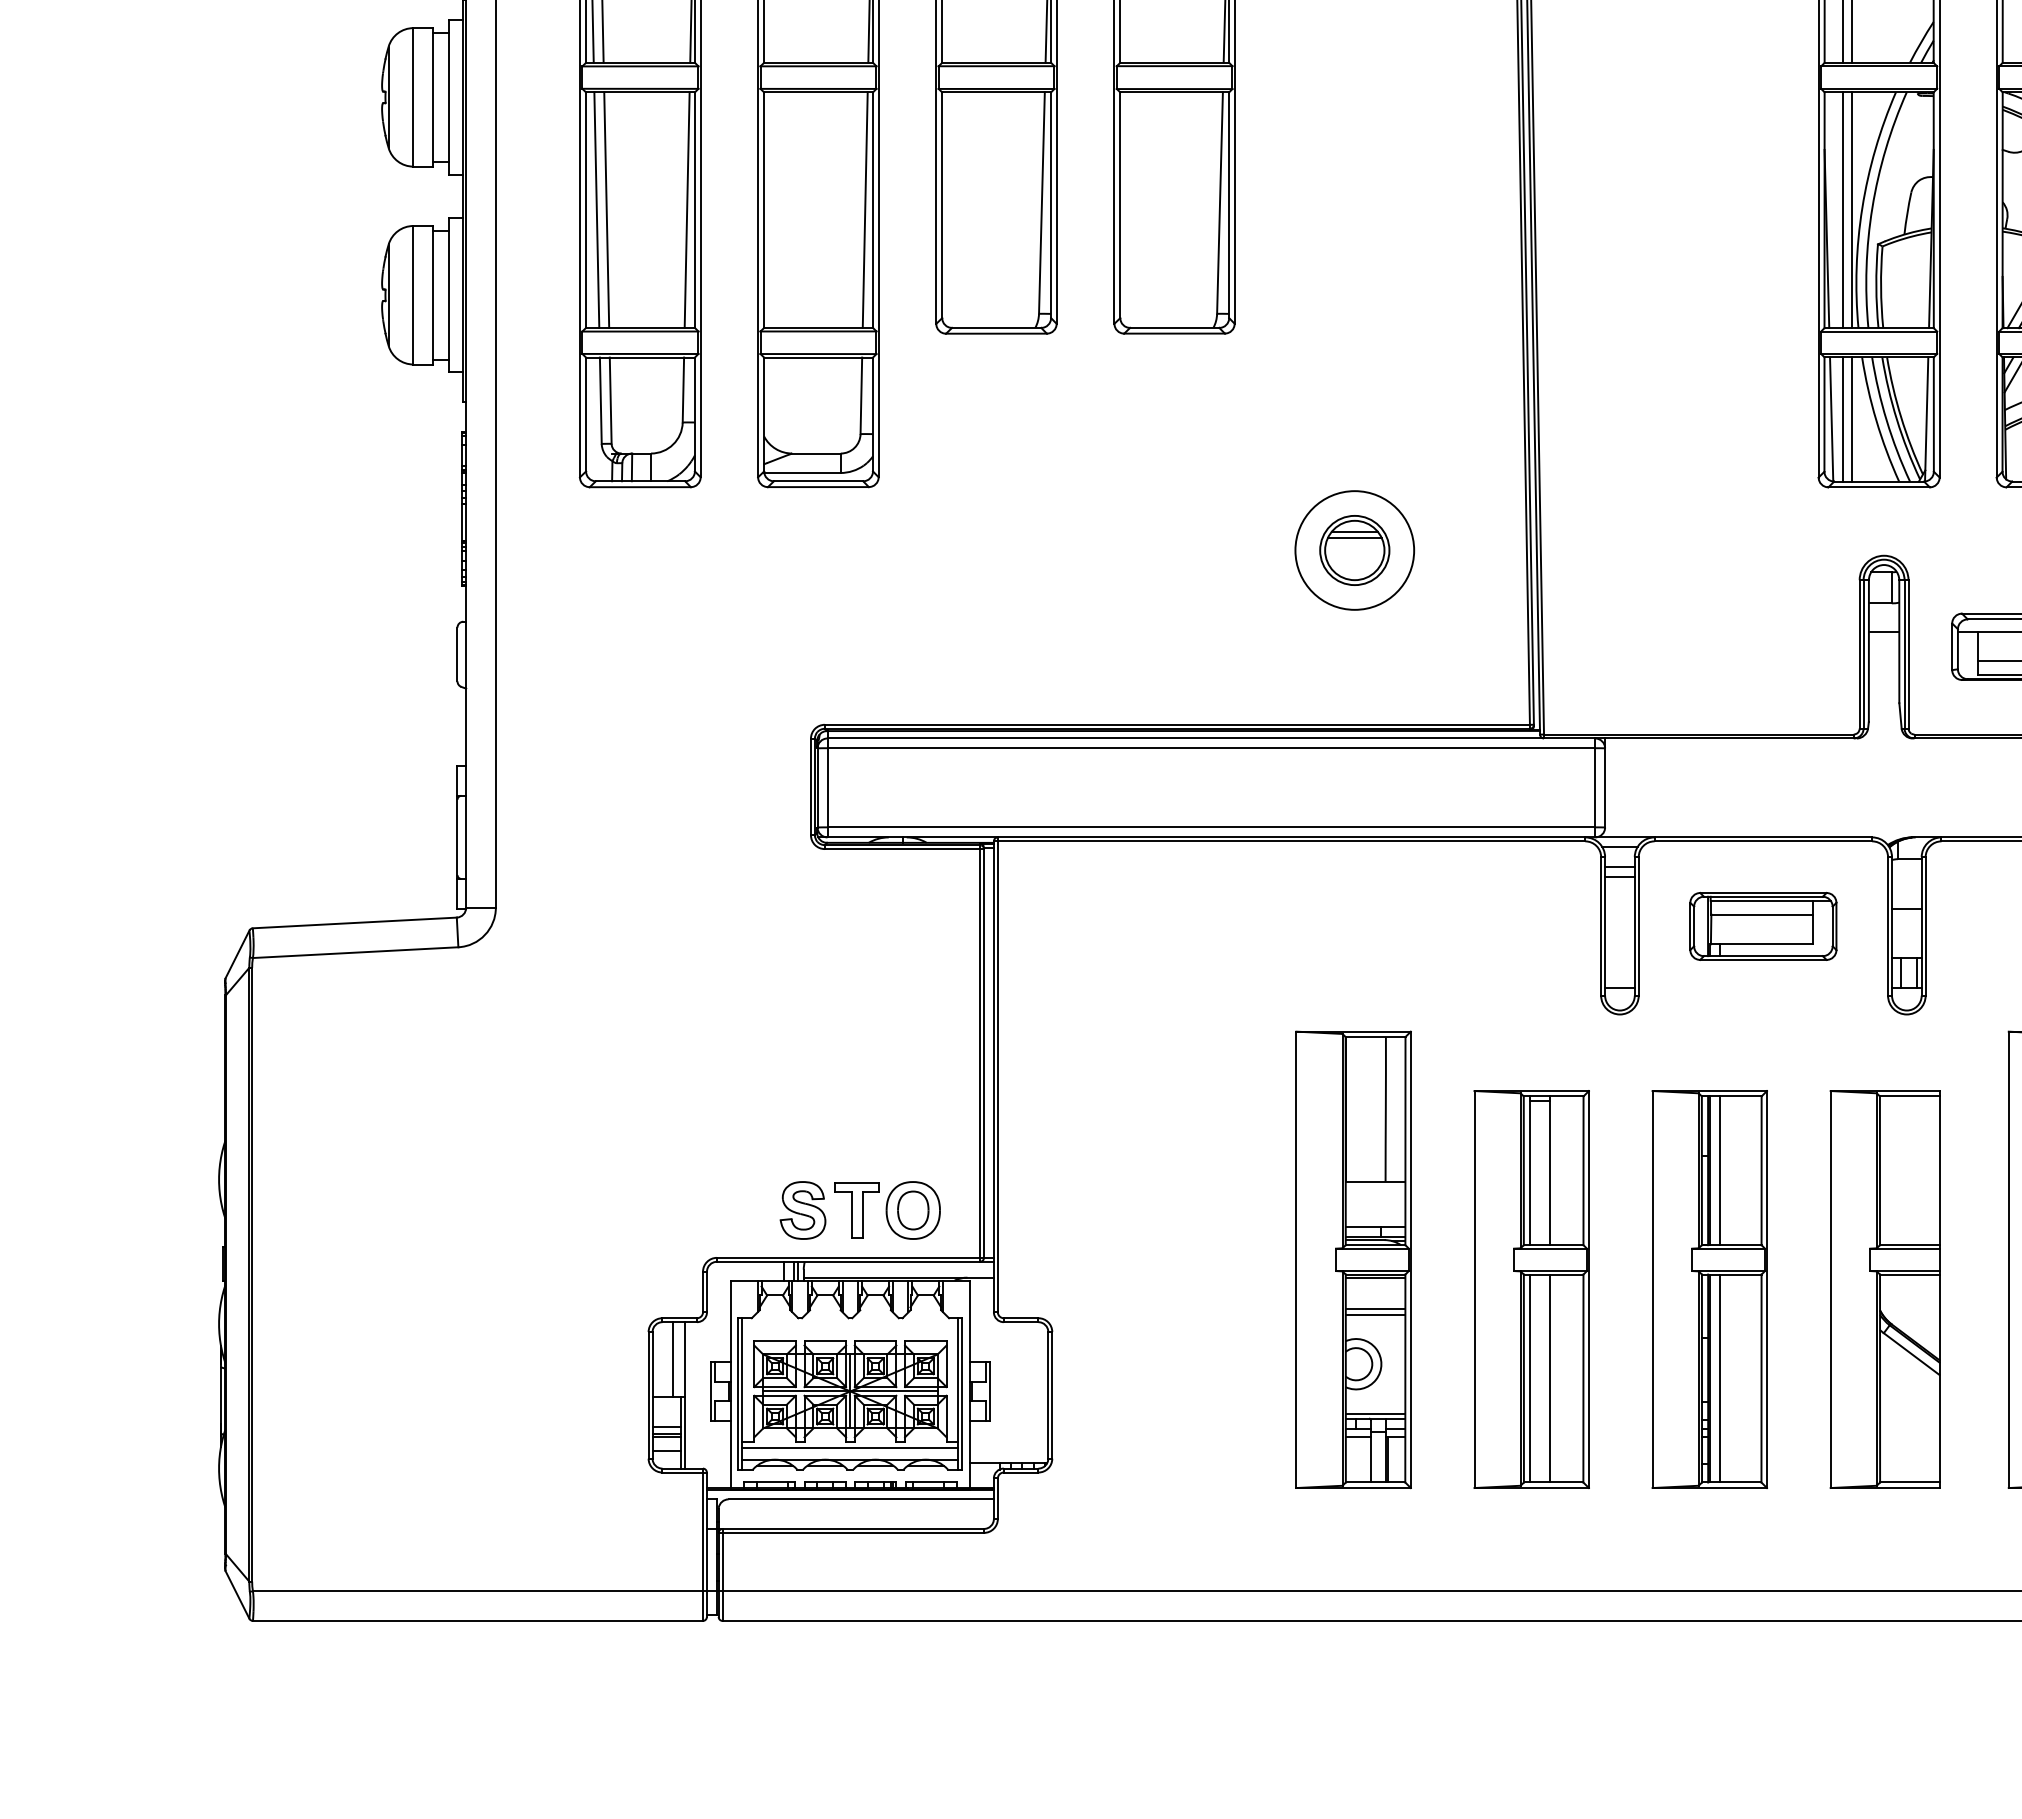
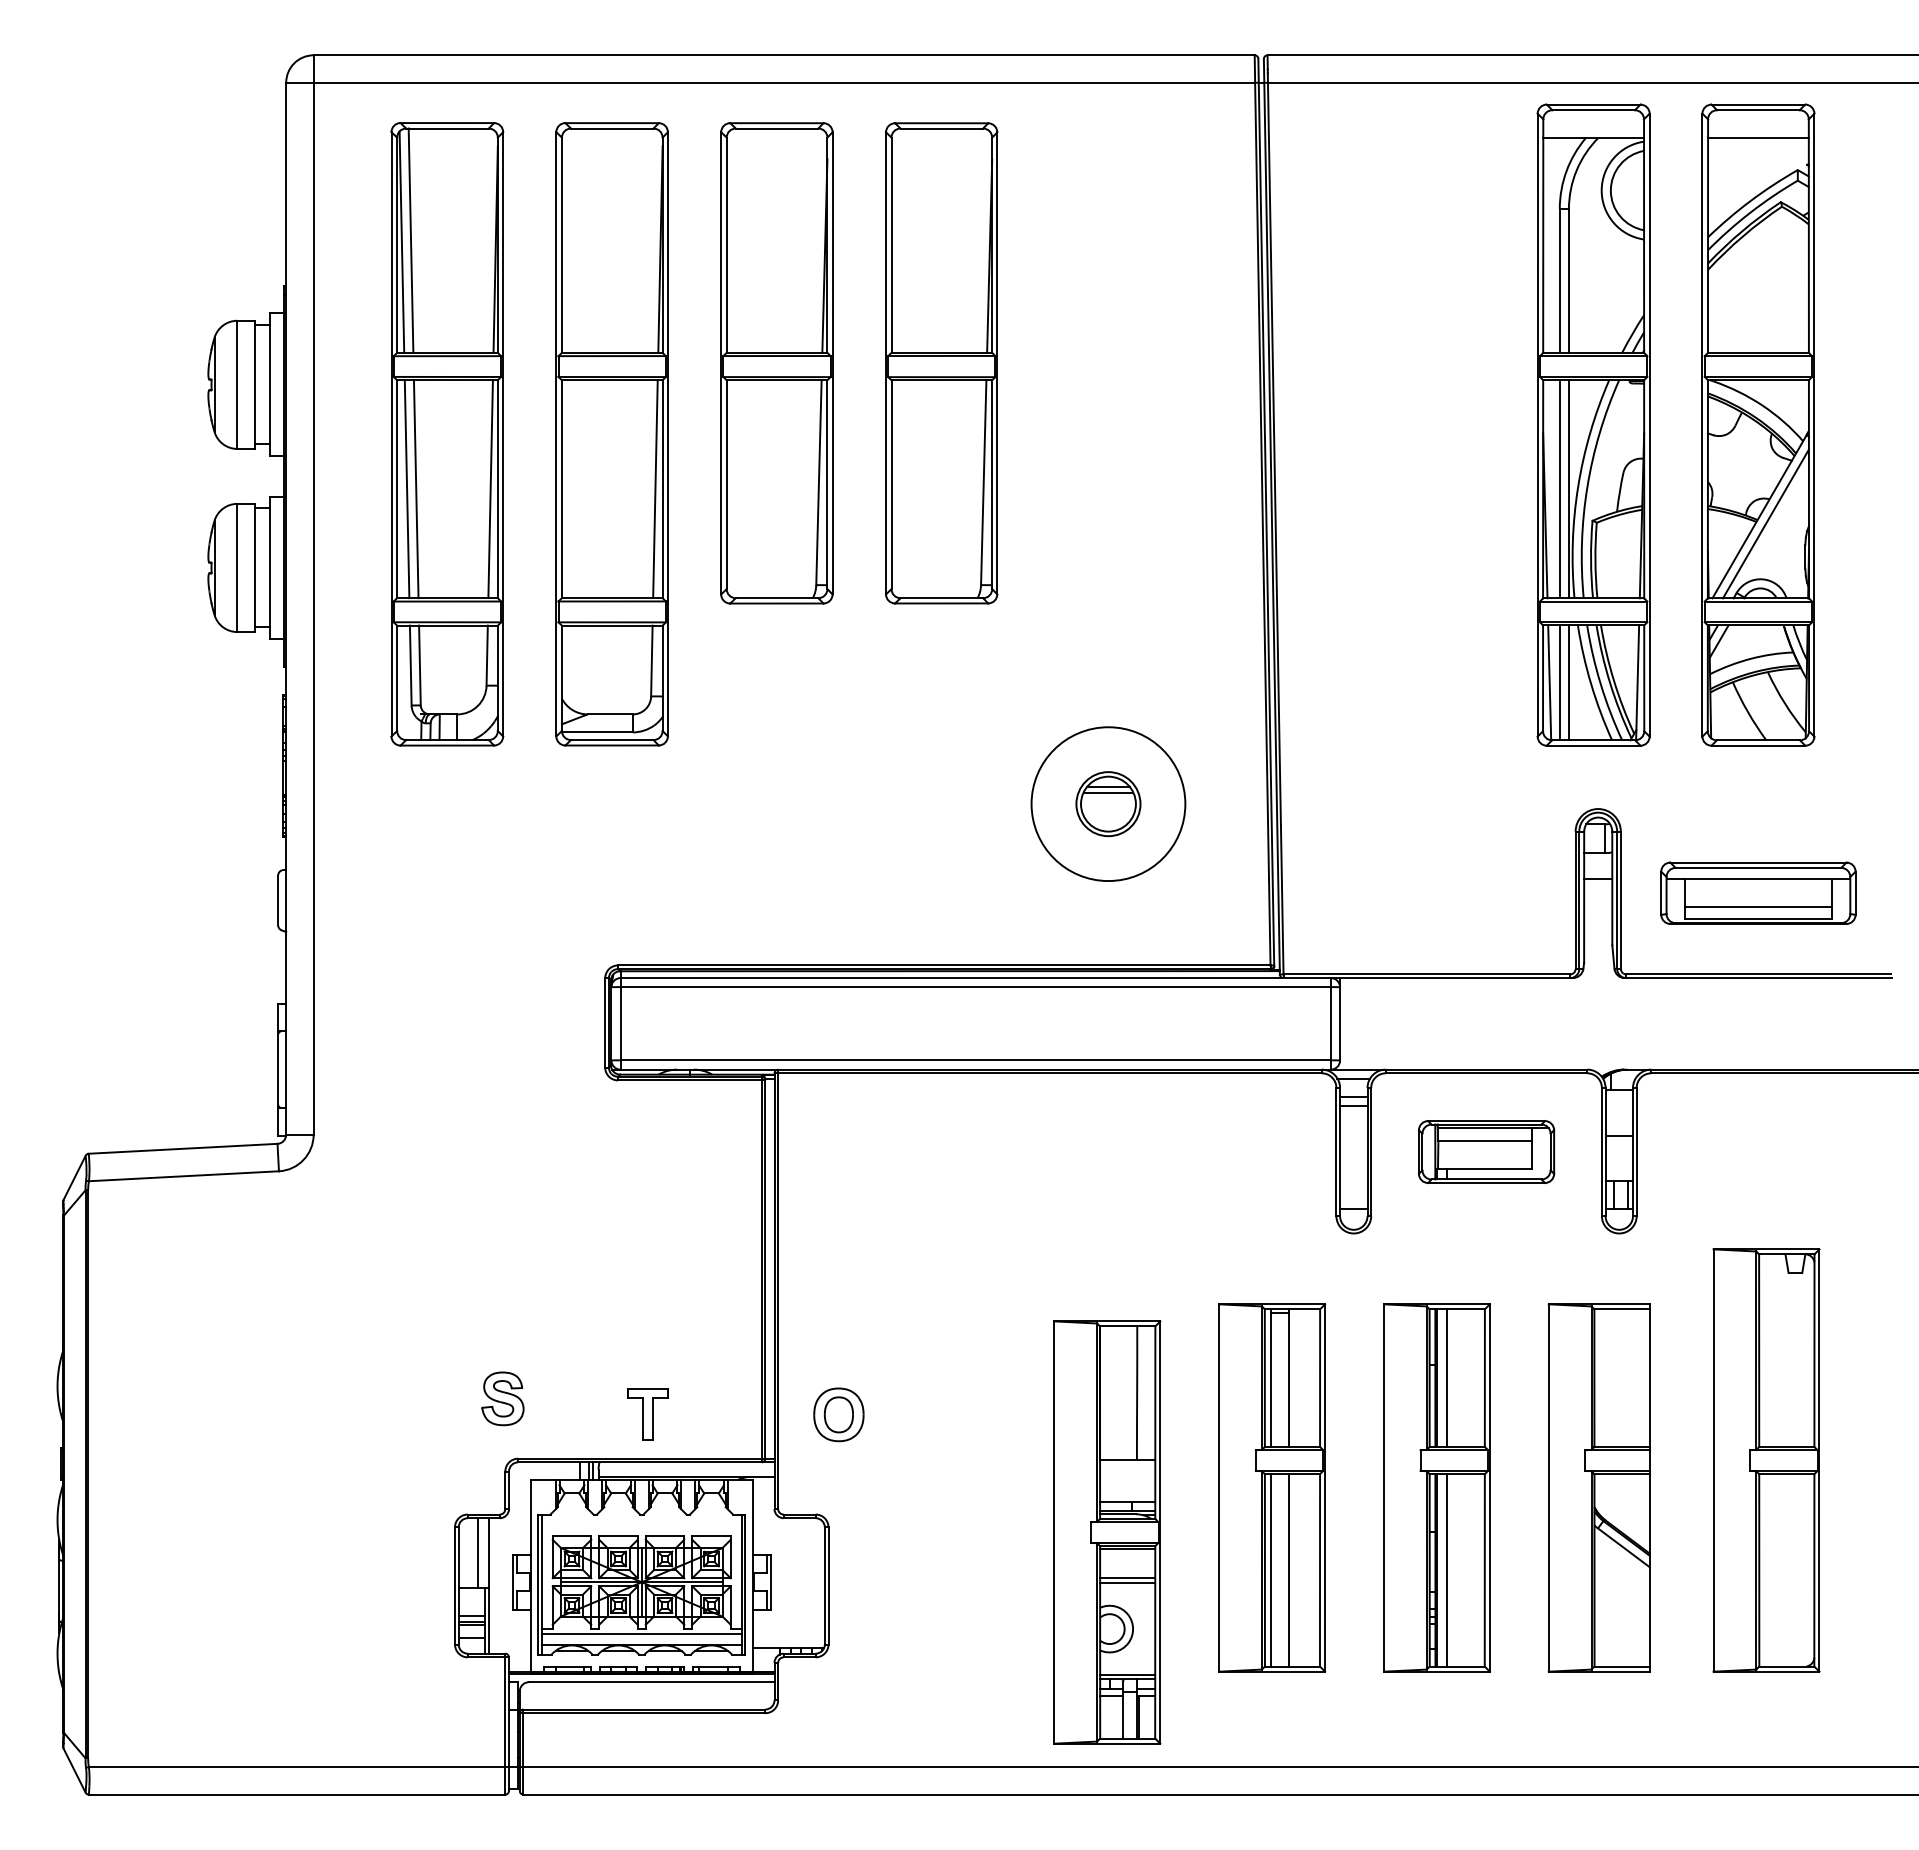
circle: (1354, 550) -> (1108, 804), size x1.4
part: (802, 1210) -> (502, 1398), moved
part: (912, 1210) -> (838, 1414), moved
part: (1353, 1259) -> (1107, 1532), moved

